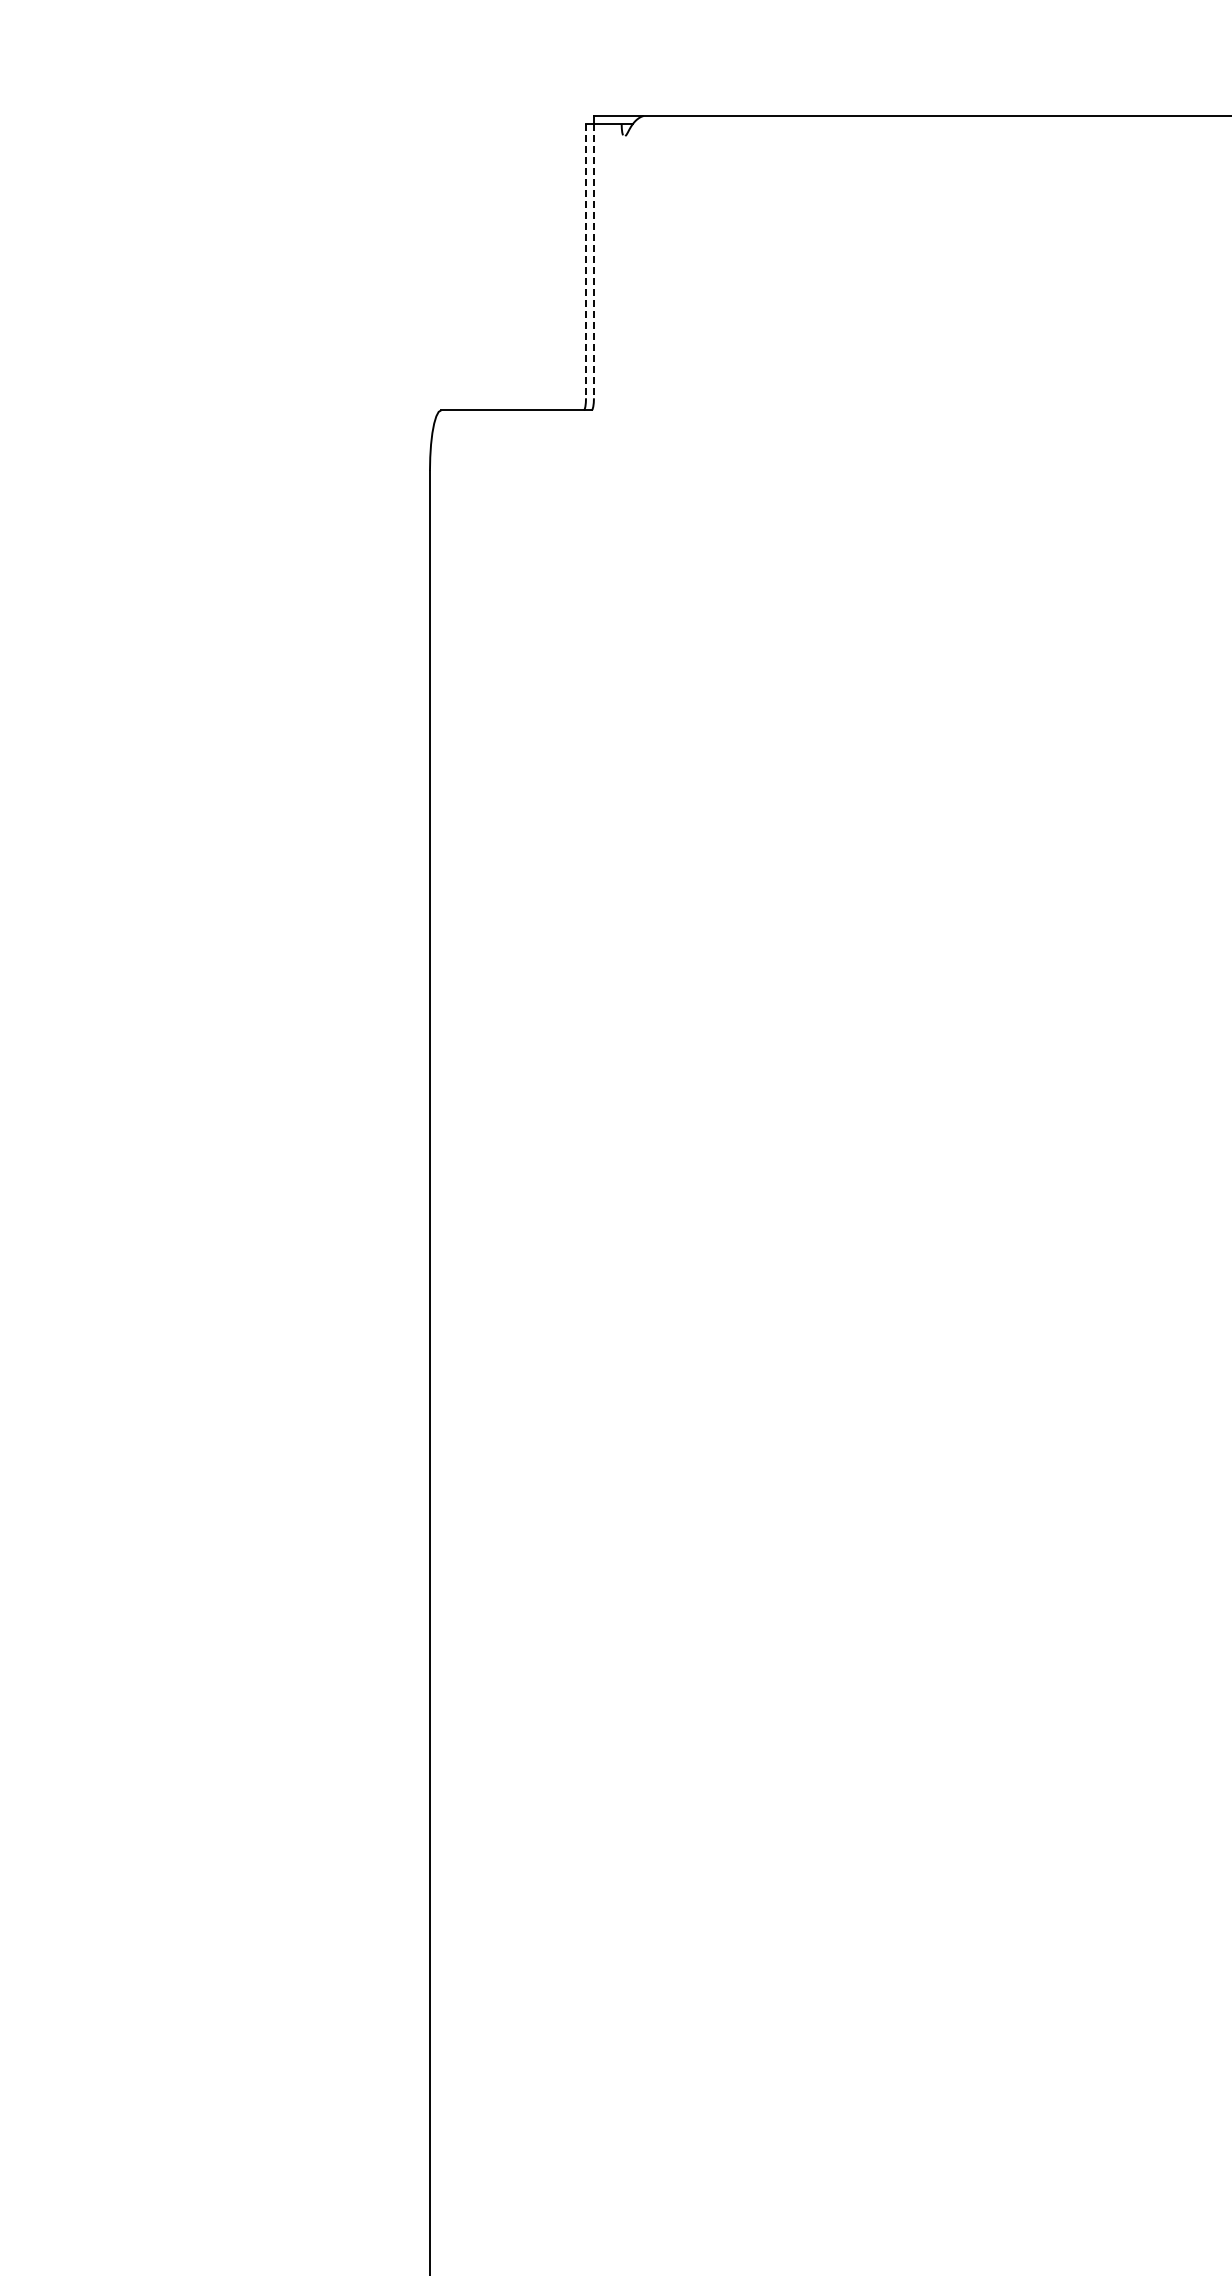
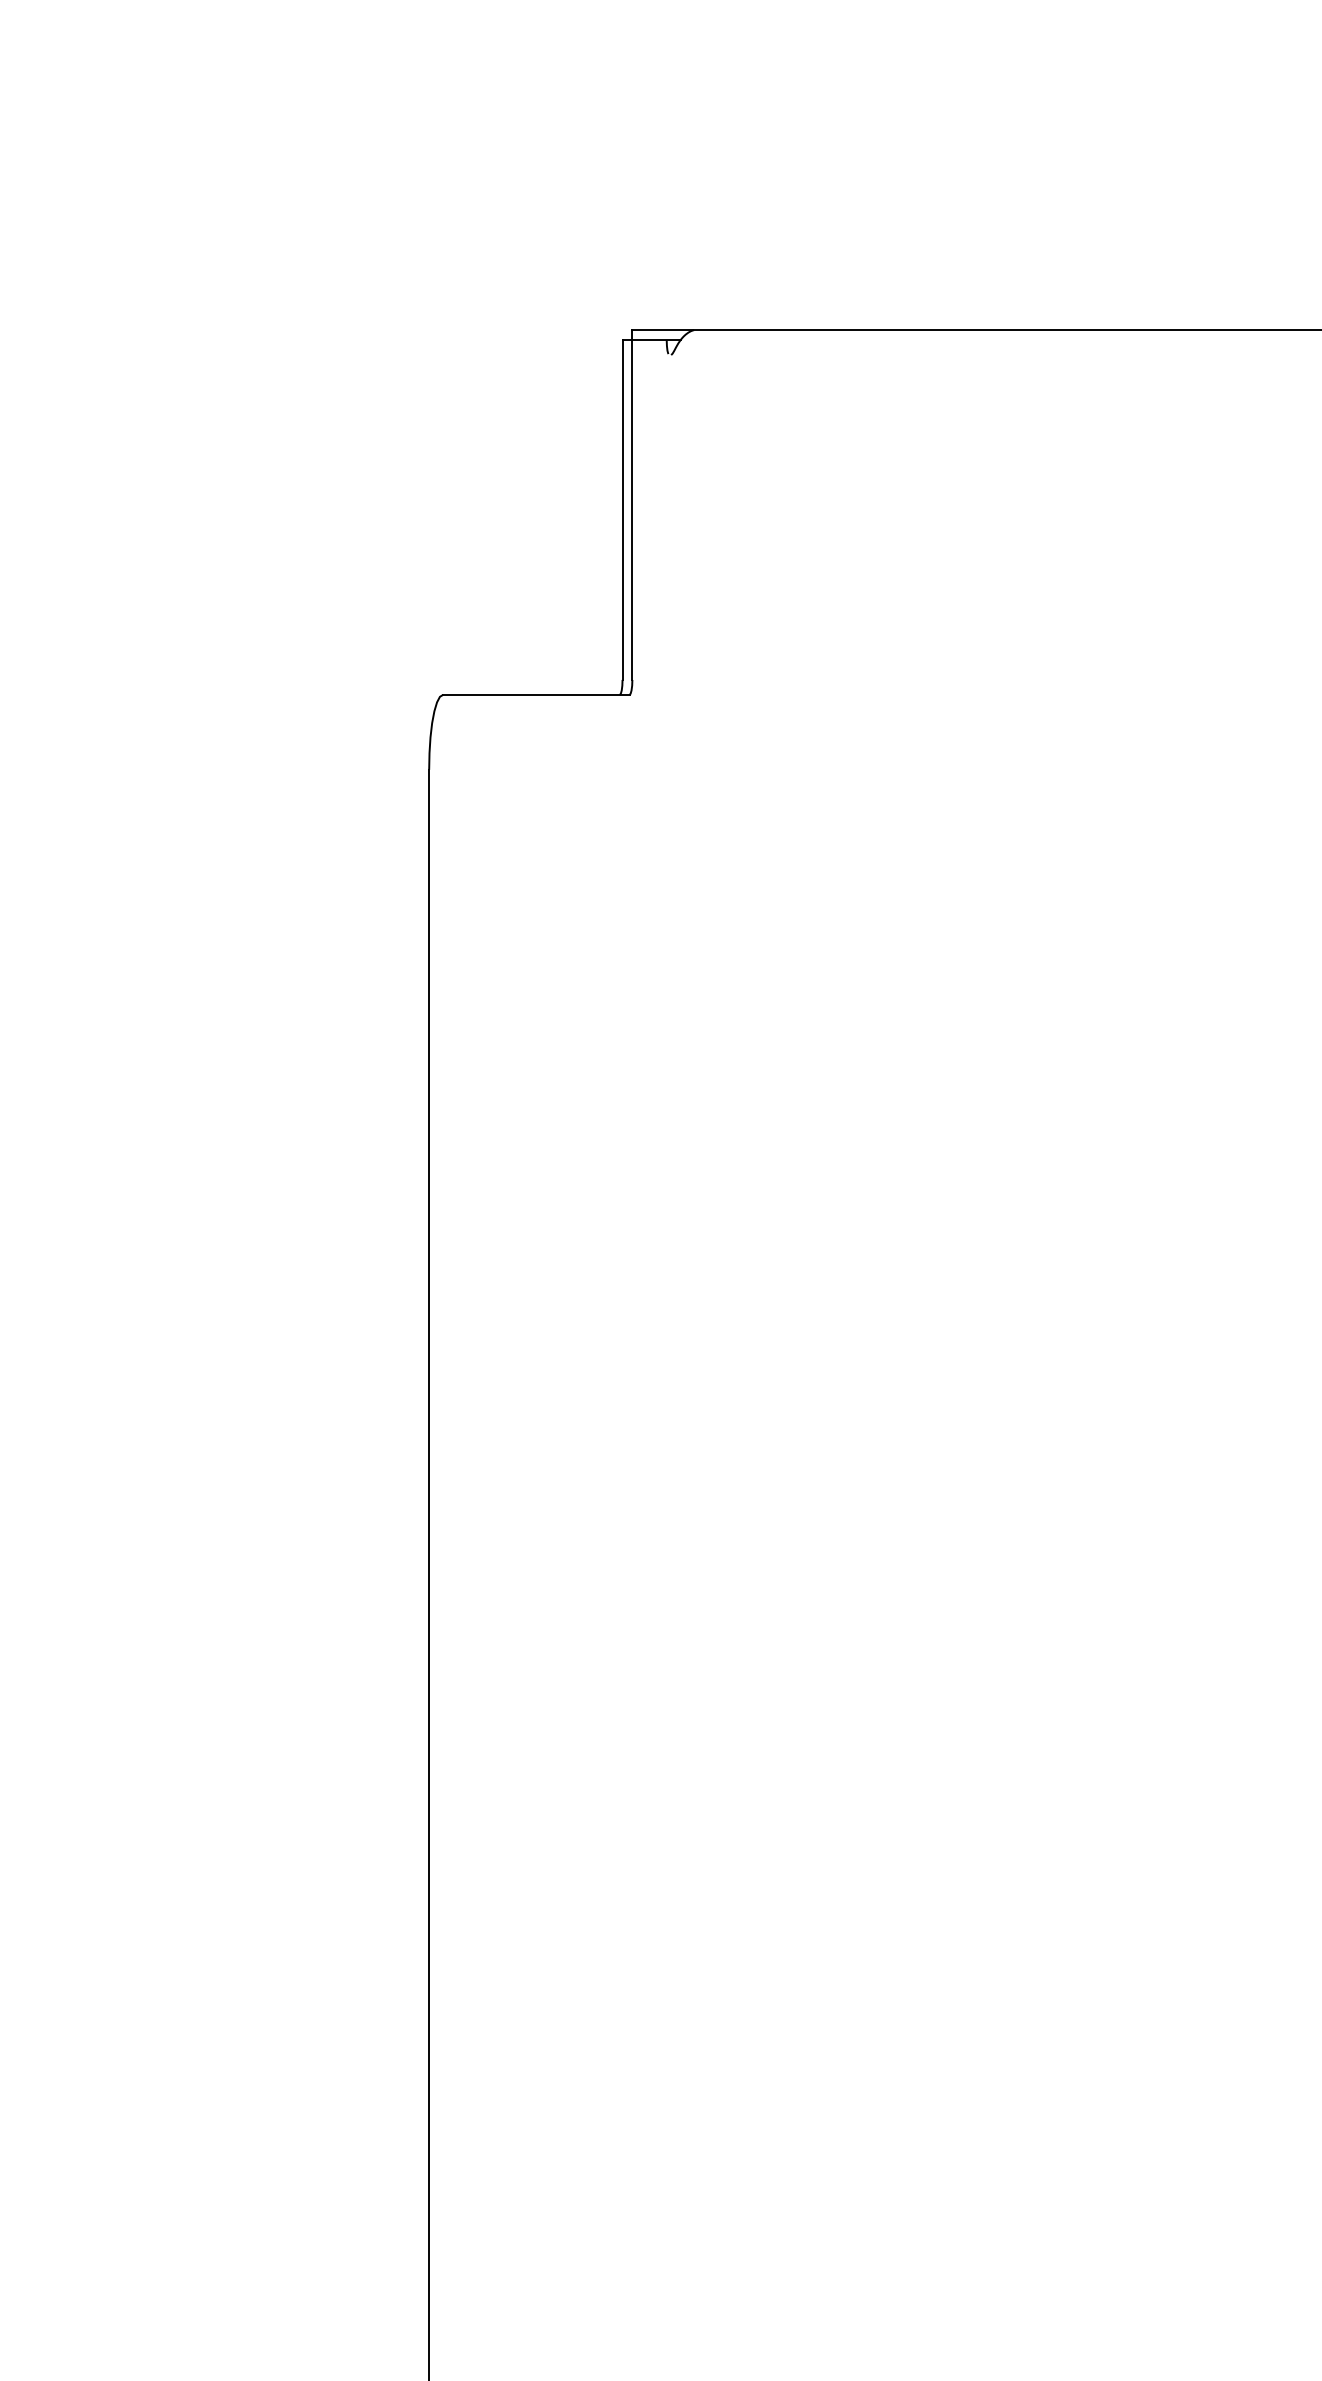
line: (586, 261) -> (623, 510), dashed -> solid
line: (593, 261) -> (631, 510), dashed -> solid

